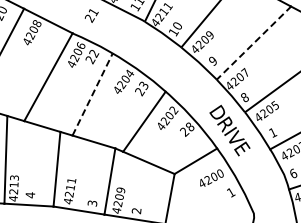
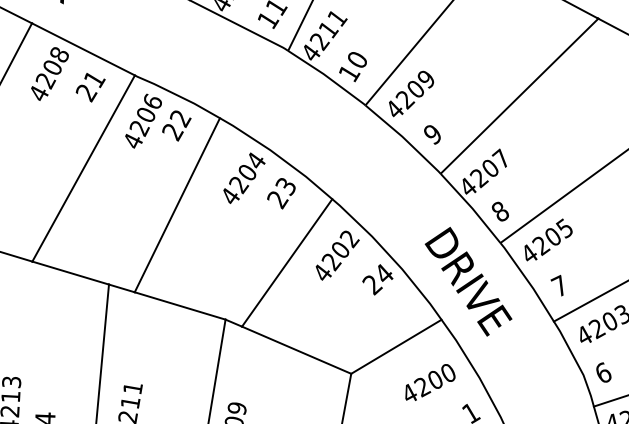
text: (91, 15) -> (90, 86), moved
line: (254, 42) -> (520, 94), dashed -> solid
line: (92, 94) -> (177, 205), dashed -> solid
text: (189, 126) -> (382, 273), 28 -> 24
text: (272, 132) -> (558, 285), 1 -> 7

